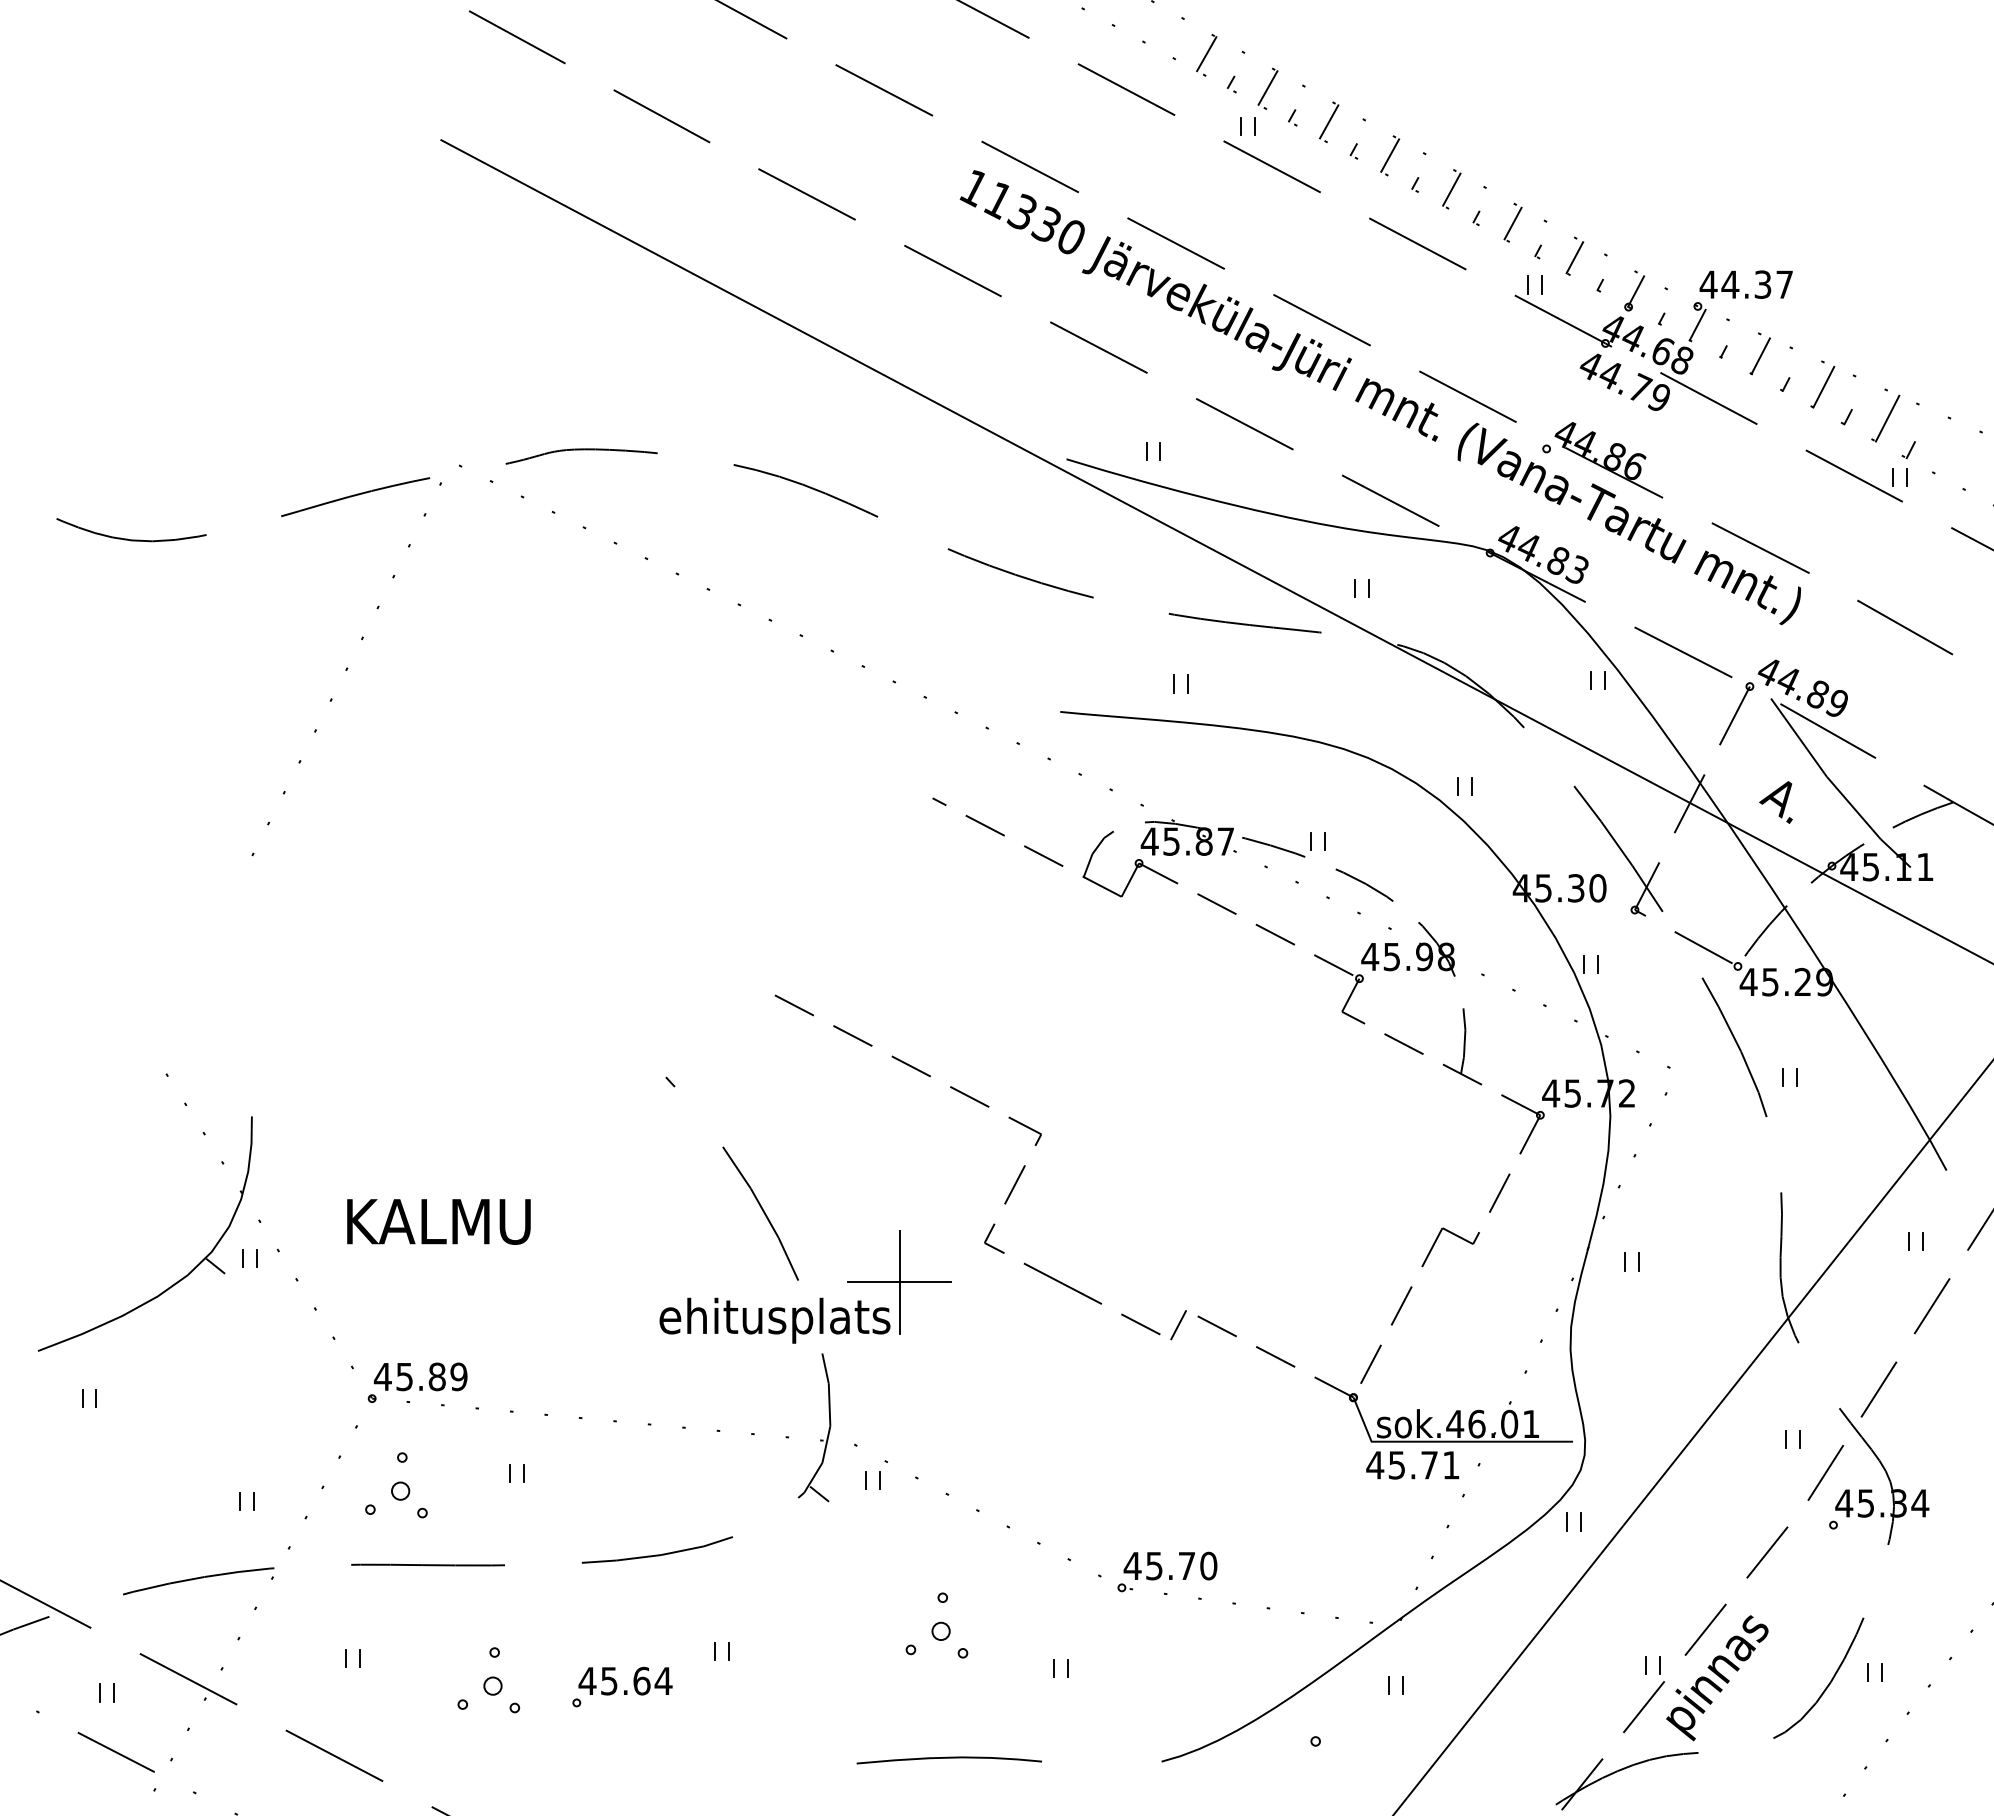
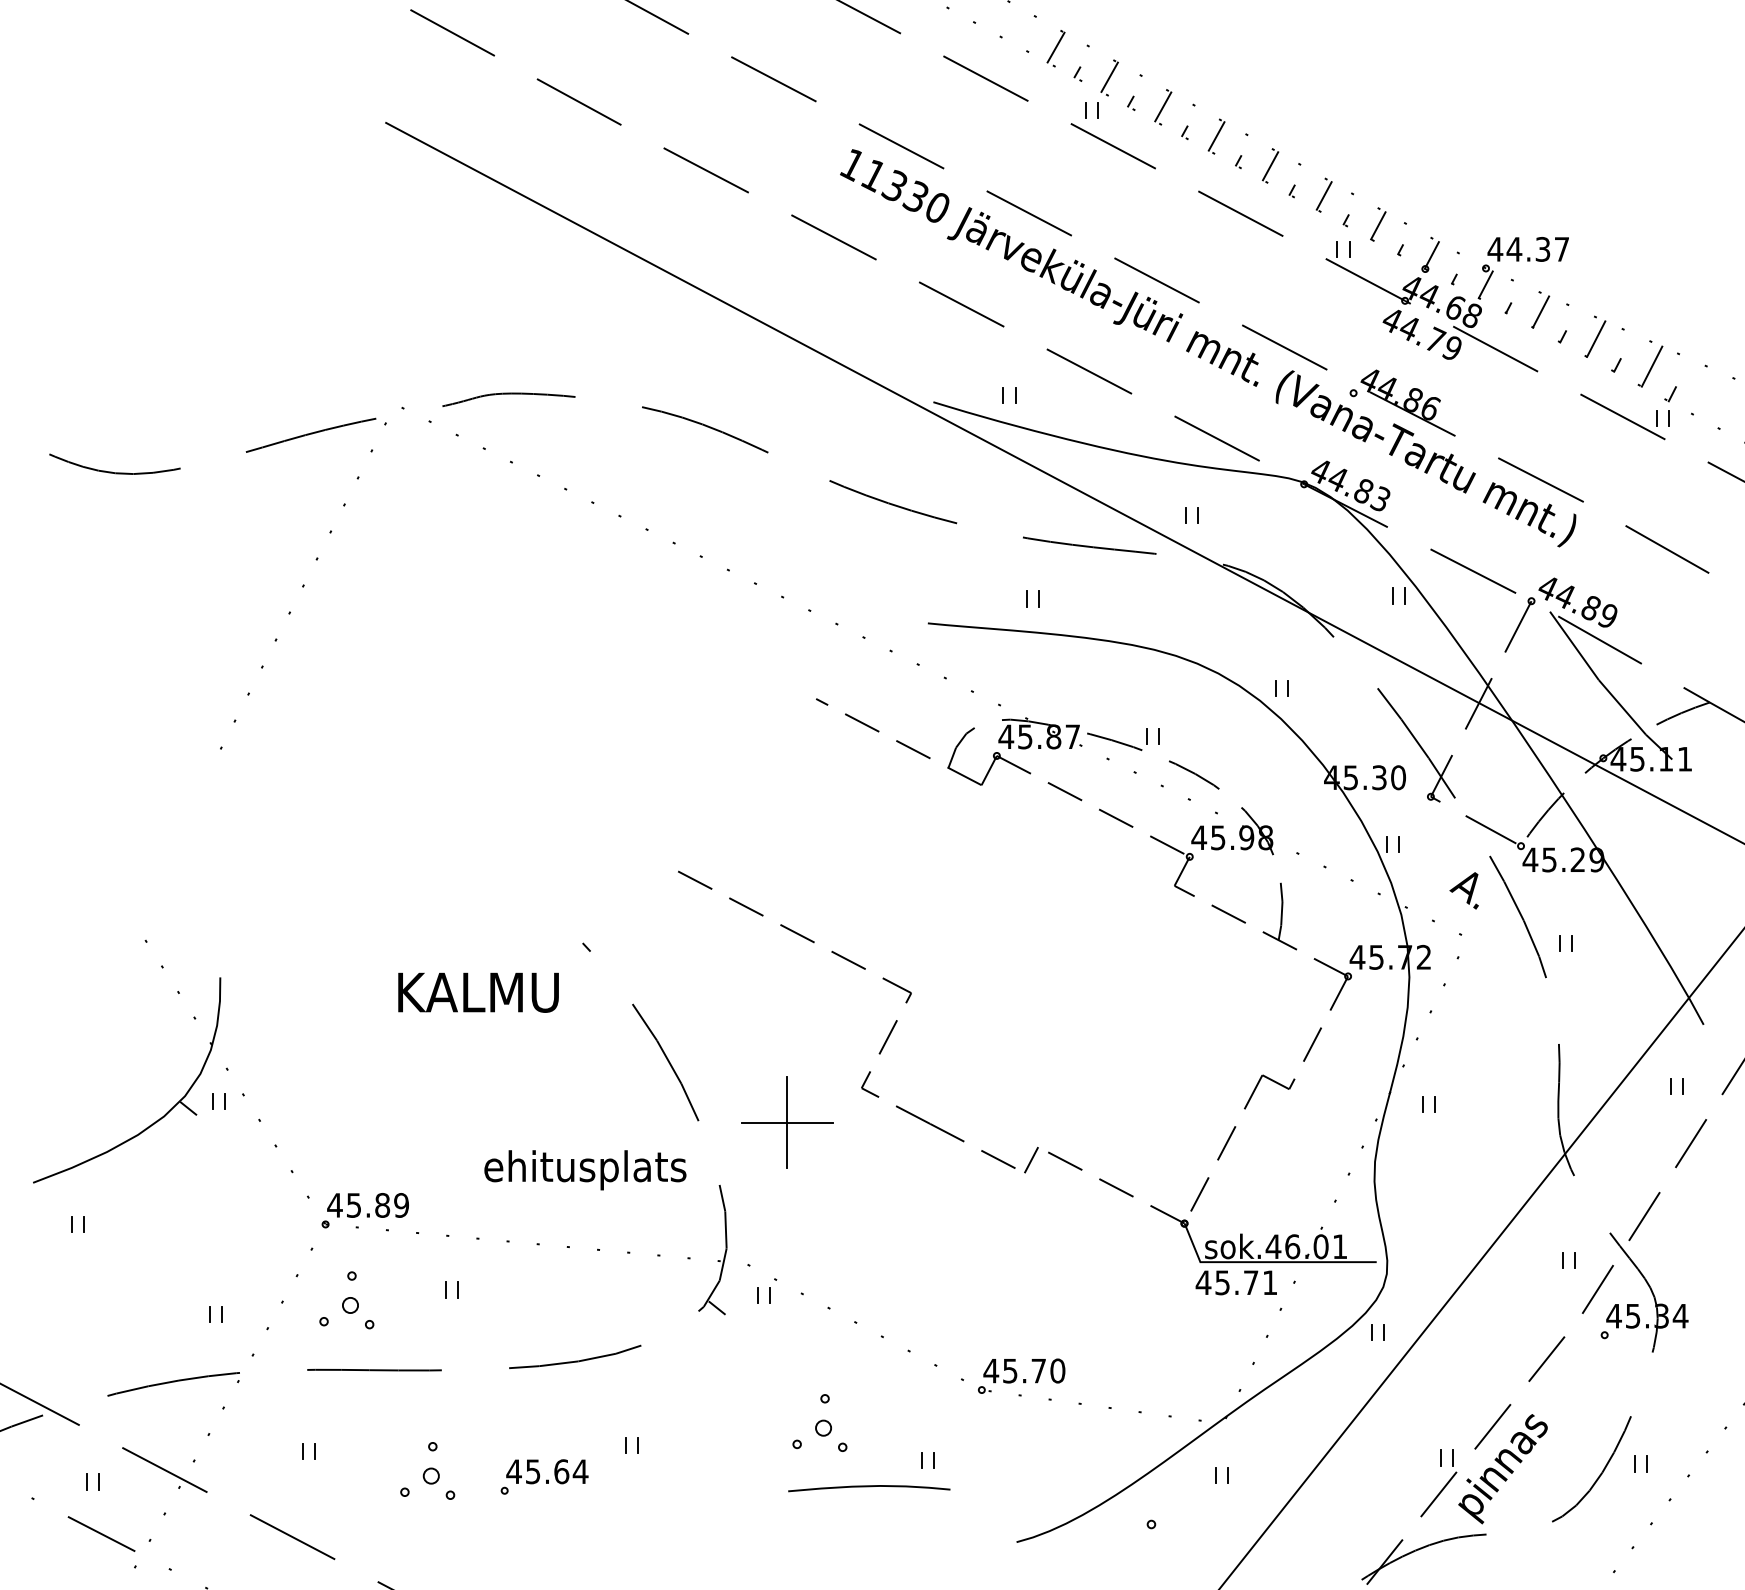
text: (1775, 802) -> (1463, 890), moved
text: (438, 1221) -> (478, 992), moved
text: (774, 1320) -> (584, 1170), moved
curve: (948, 1758) -> (868, 1486), moved

